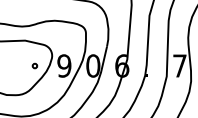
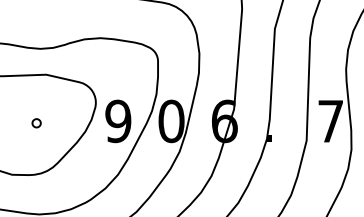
circle: (34, 65) -> (35, 122), moved

